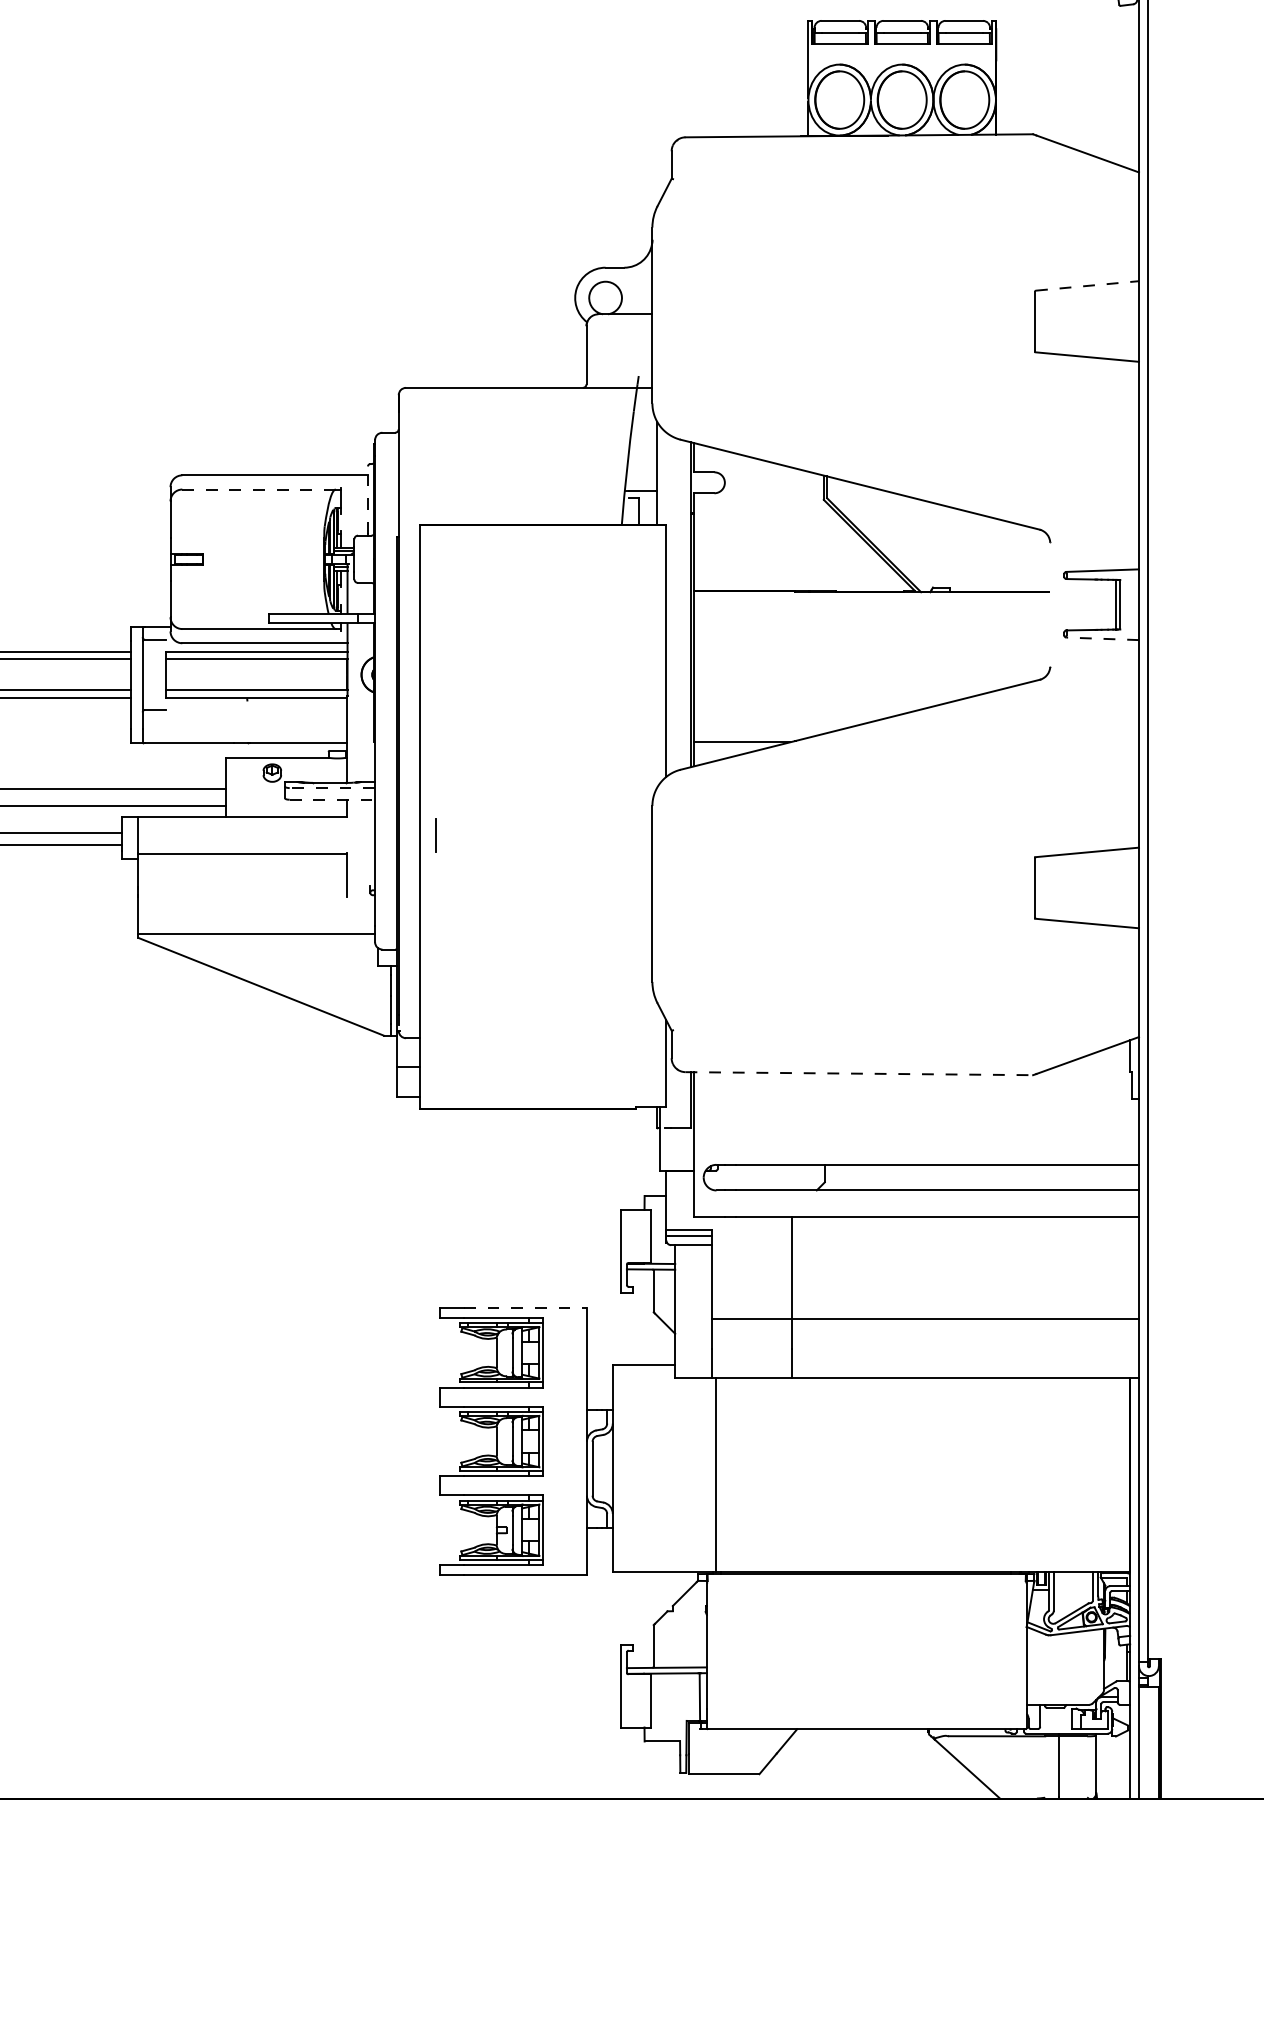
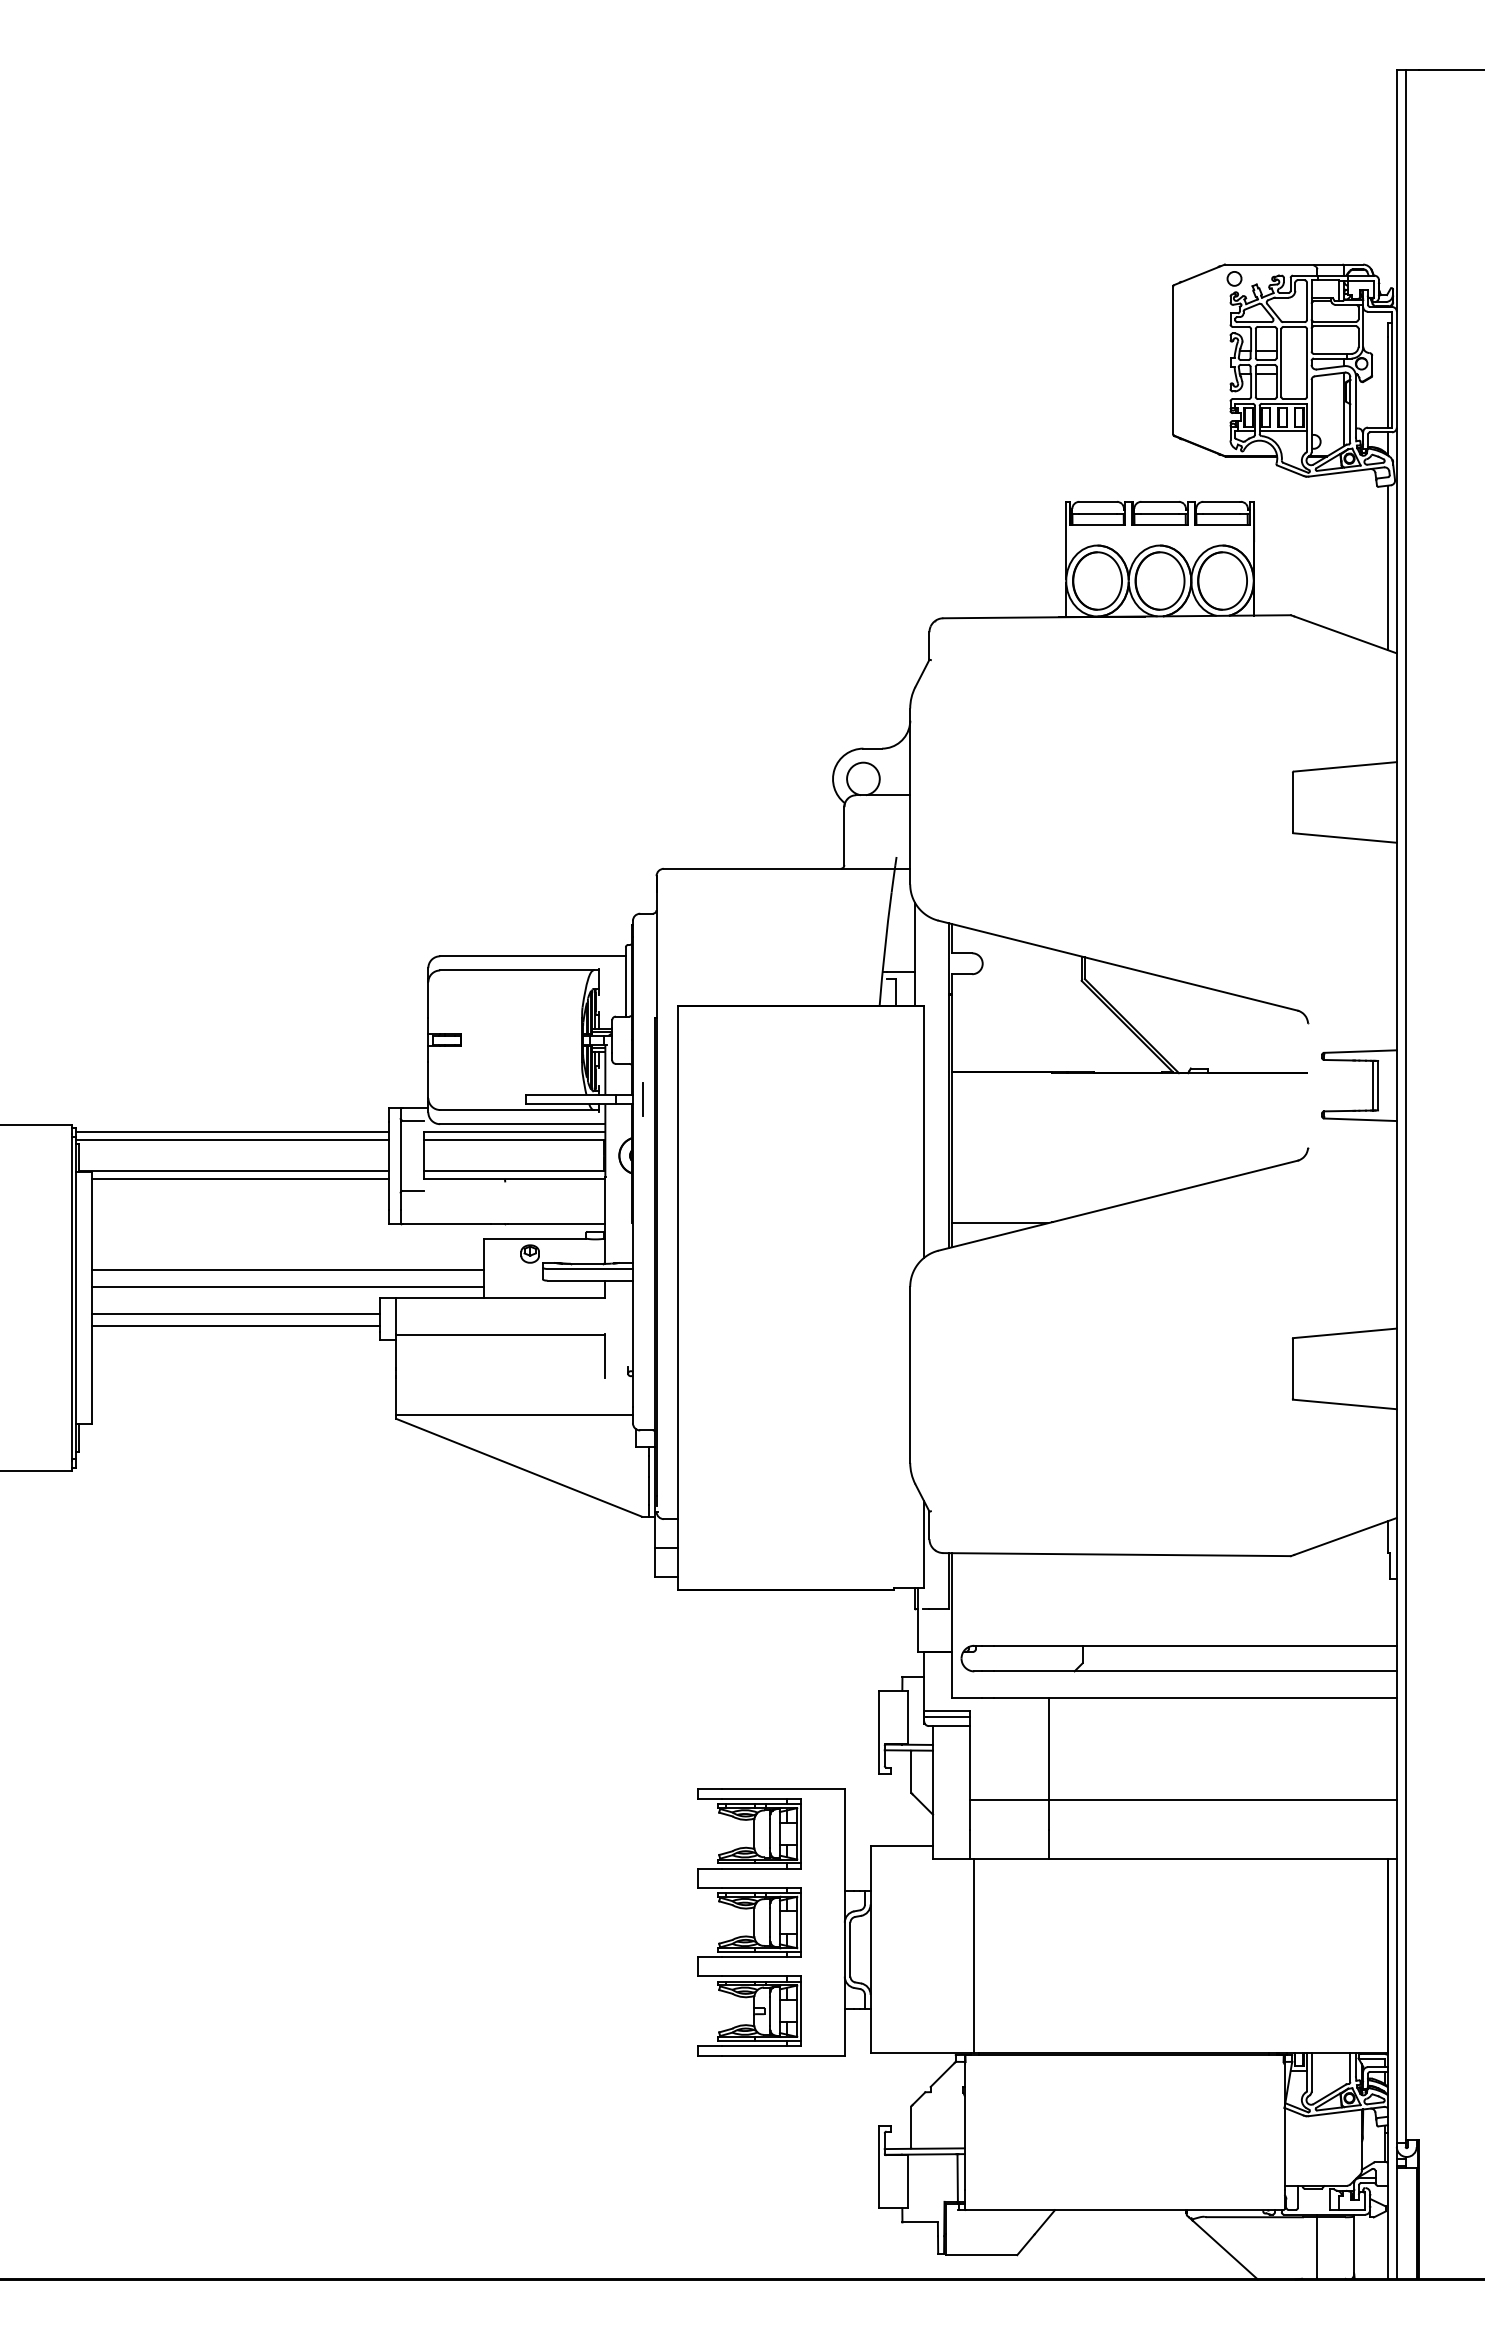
line: (1129, 86) -> (1387, 567), added
line: (1087, 285) -> (1345, 766), dashed -> solid
line: (258, 489) -> (516, 970), dashed -> solid
line: (367, 500) -> (625, 981), dashed -> solid
line: (1102, 638) -> (1360, 1119), dashed -> solid
line: (332, 788) -> (590, 1269), dashed -> solid
line: (332, 799) -> (590, 1280), dashed -> solid
line: (434, 835) -> (642, 1099), moved
line: (859, 1073) -> (1117, 1554), dashed -> solid
line: (525, 1307) -> (783, 1788), dashed -> solid

